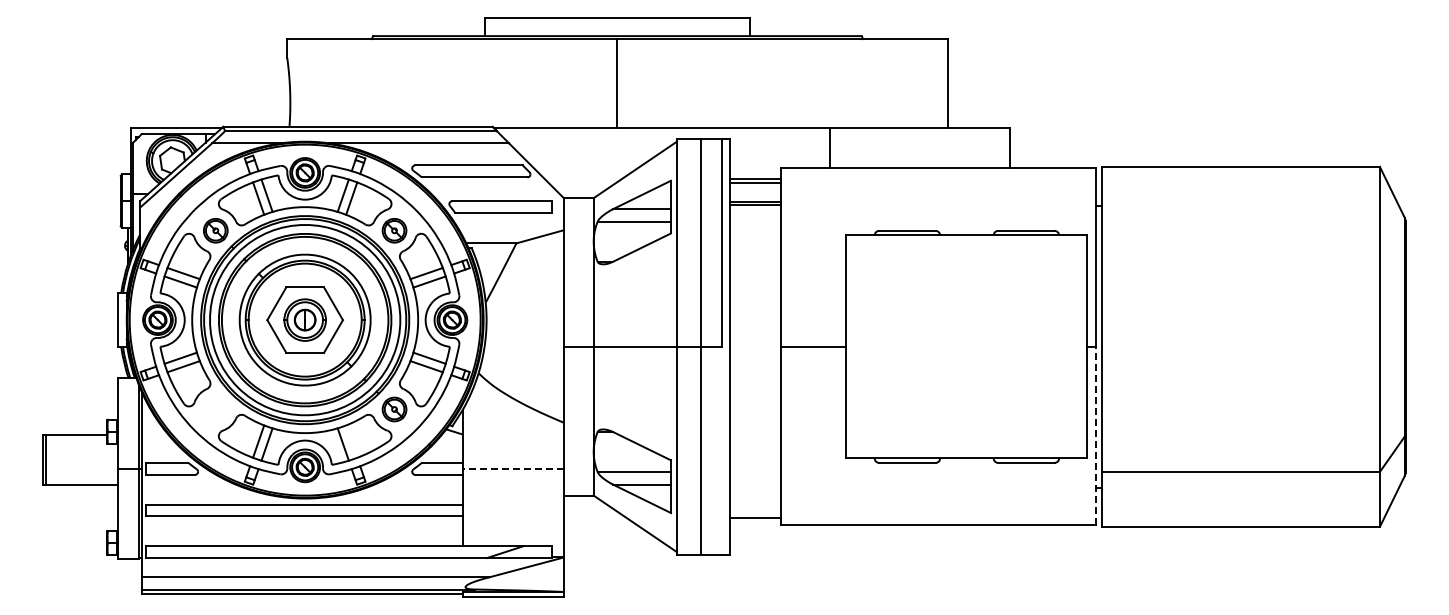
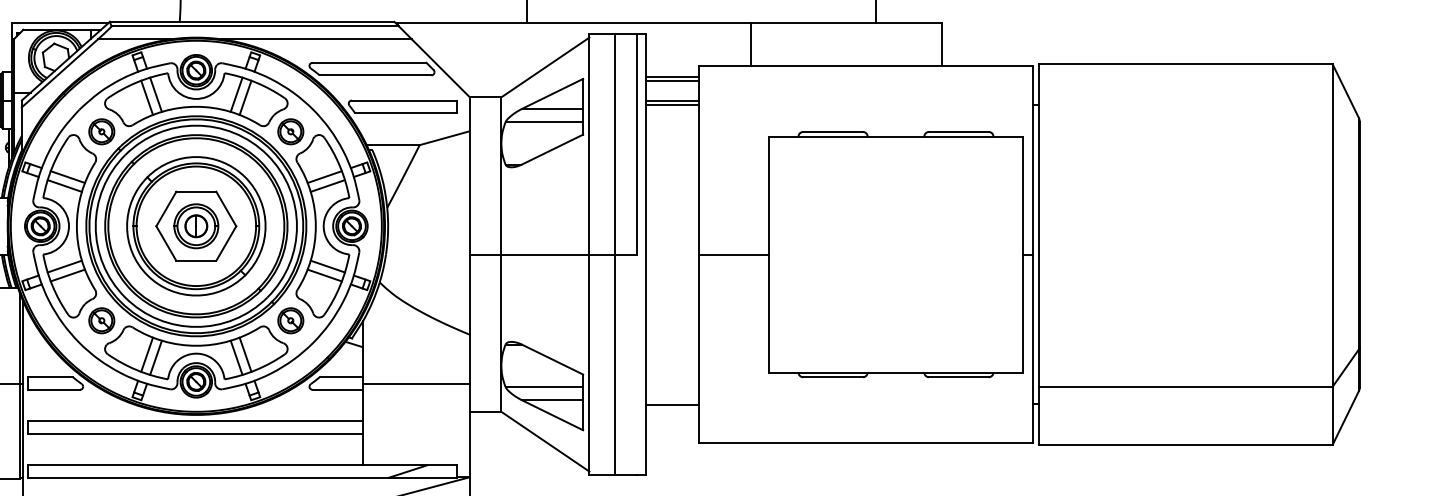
part: (215, 409) -> (101, 320), added
line: (1096, 435) -> (1033, 348), dashed -> solid
line: (351, 441) -> (245, 354), added
line: (513, 468) -> (416, 383), dashed -> solid
line: (755, 517) -> (672, 404), moved

